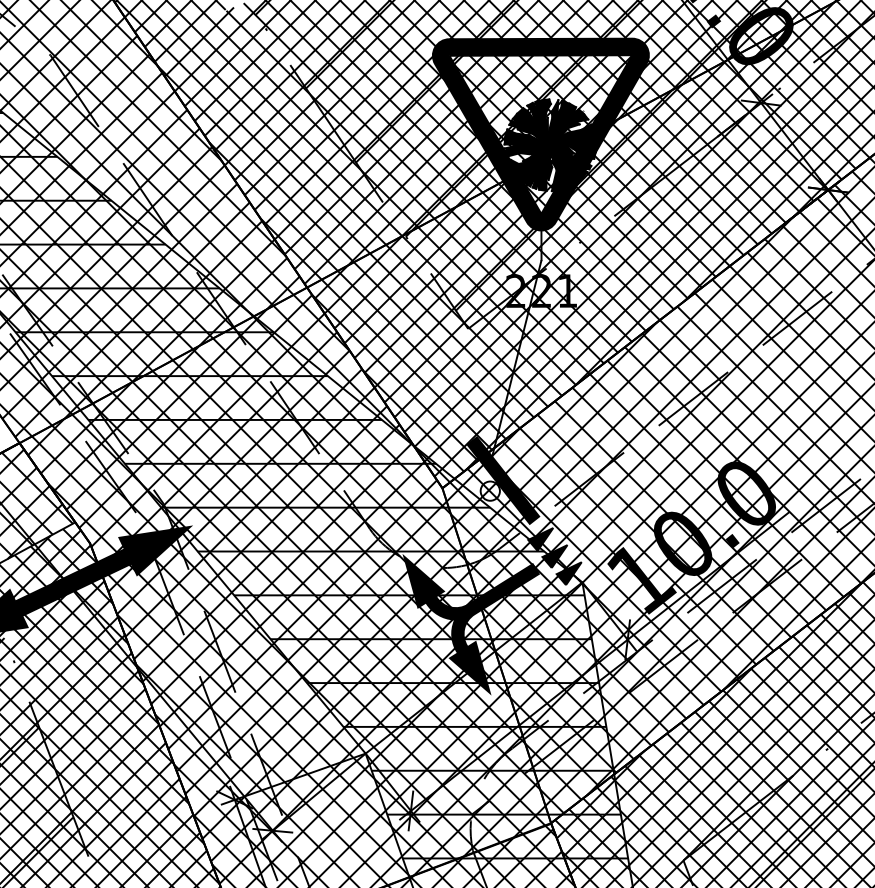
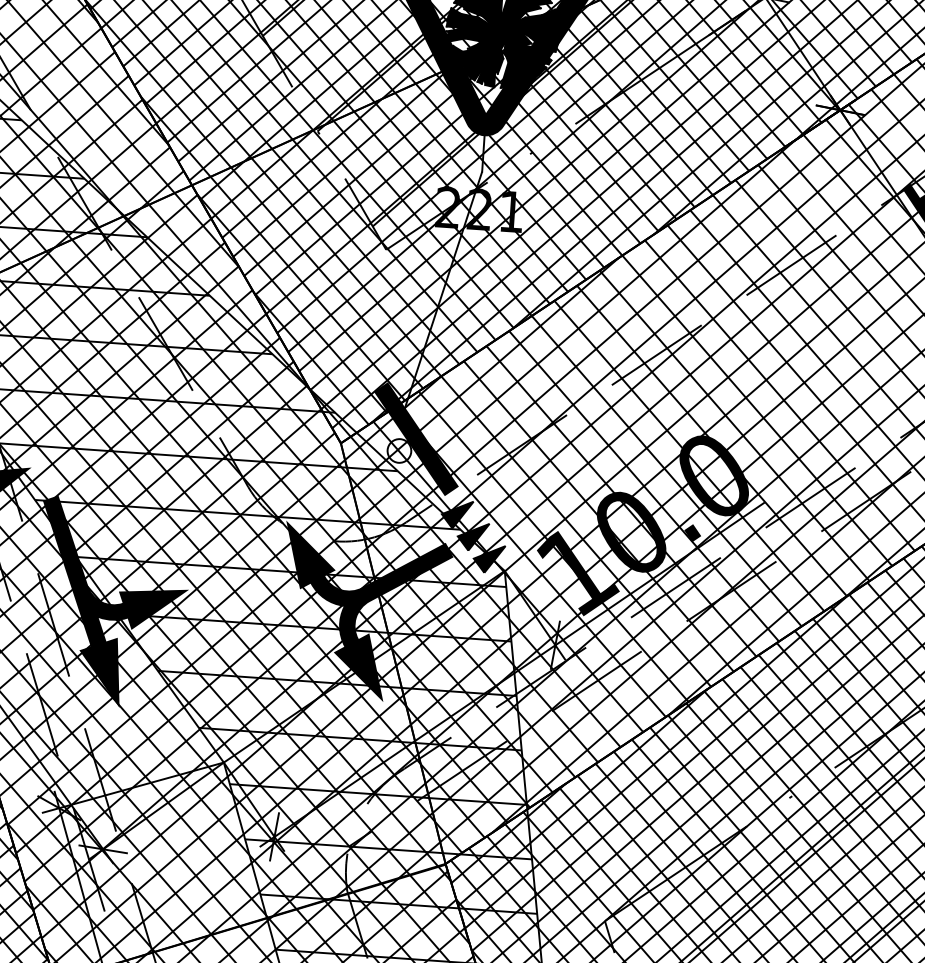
fill: (265, 630) -> (111, 602), added

